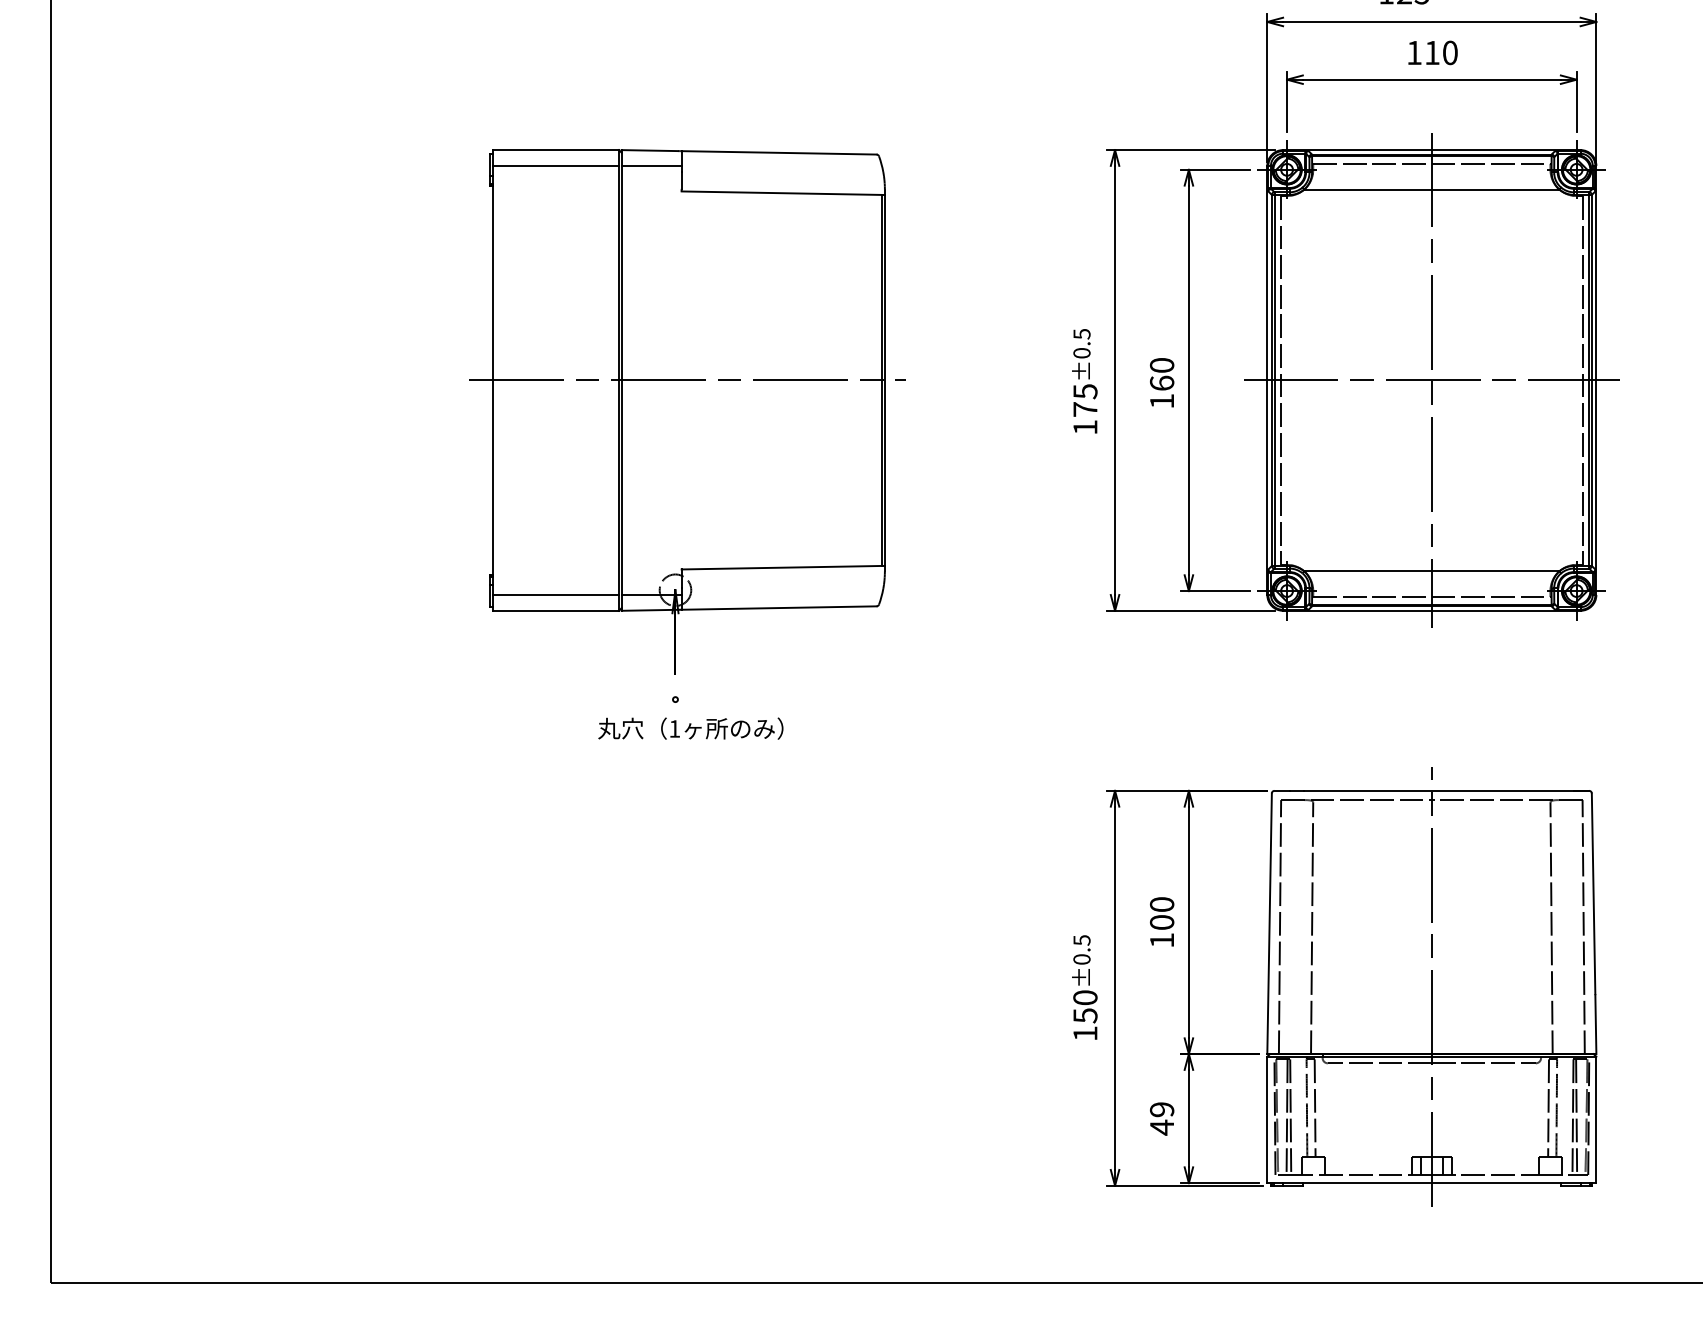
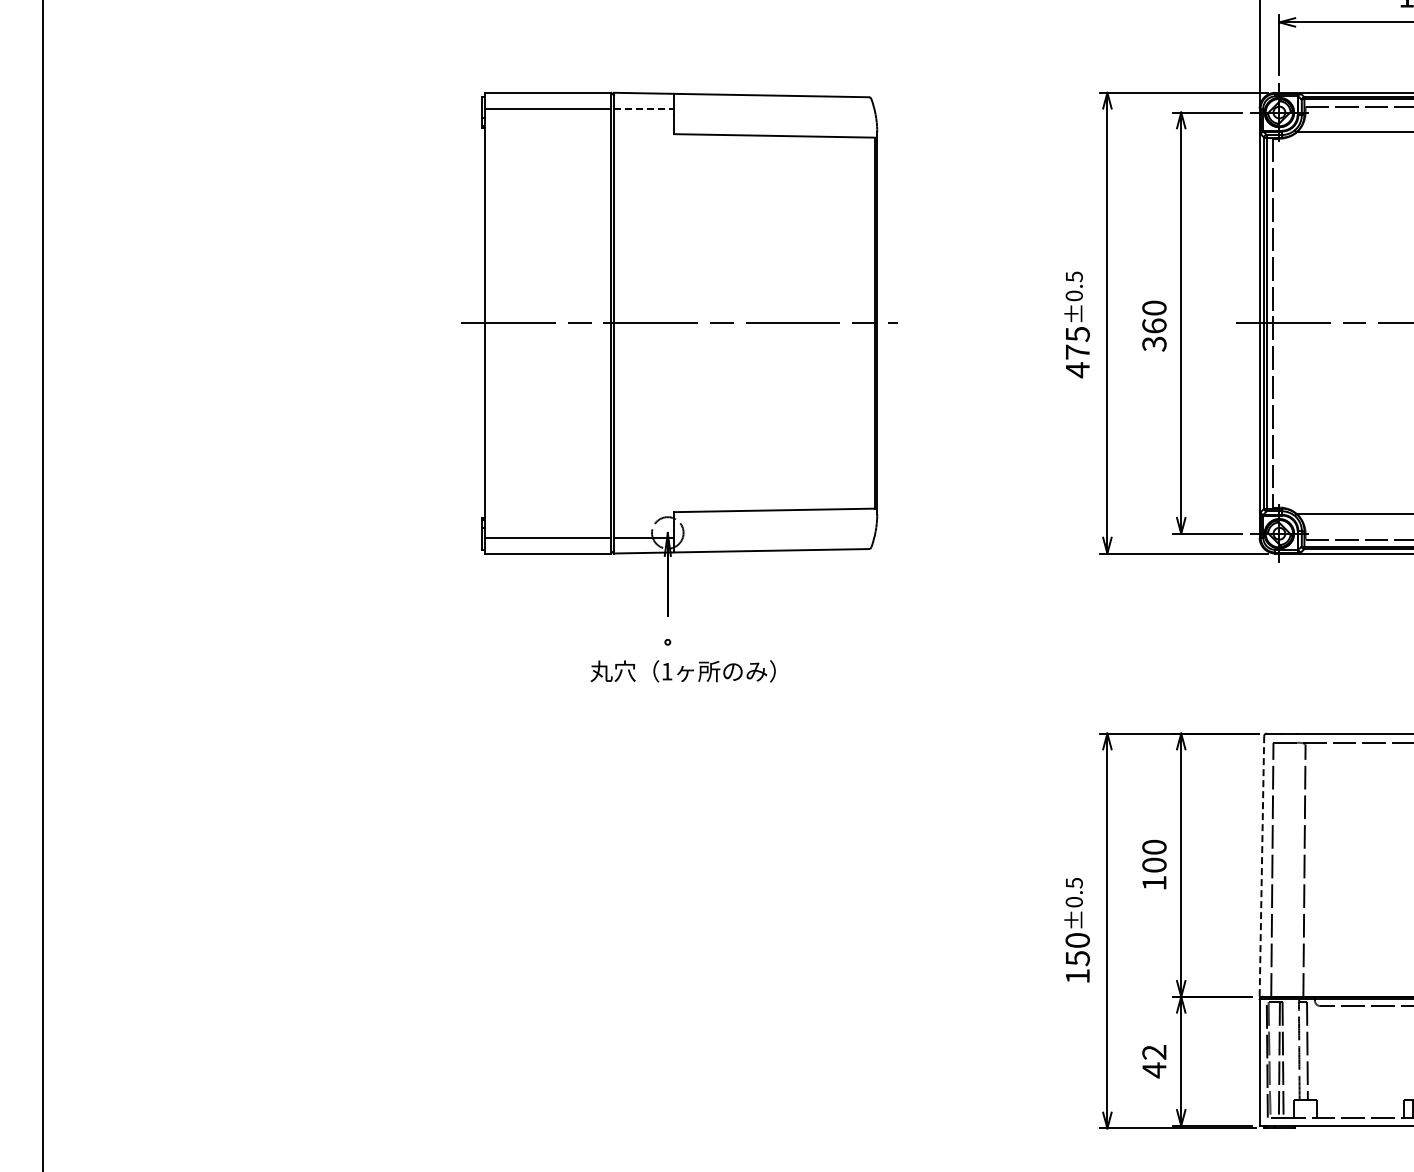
line: (652, 165) -> (644, 108), solid -> dashed
text: (1161, 401) -> (1153, 344), 160 -> 360
text: (1085, 427) -> (1077, 370), 175 -> 475
line: (1269, 924) -> (1261, 867), solid -> dashed
text: (1162, 1109) -> (1154, 1052), 49 -> 42

